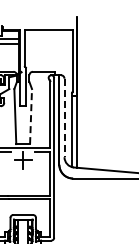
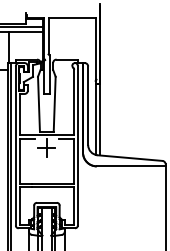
line: (30, 116) -> (54, 104), dashed -> solid
line: (64, 118) -> (88, 106), dashed -> solid

